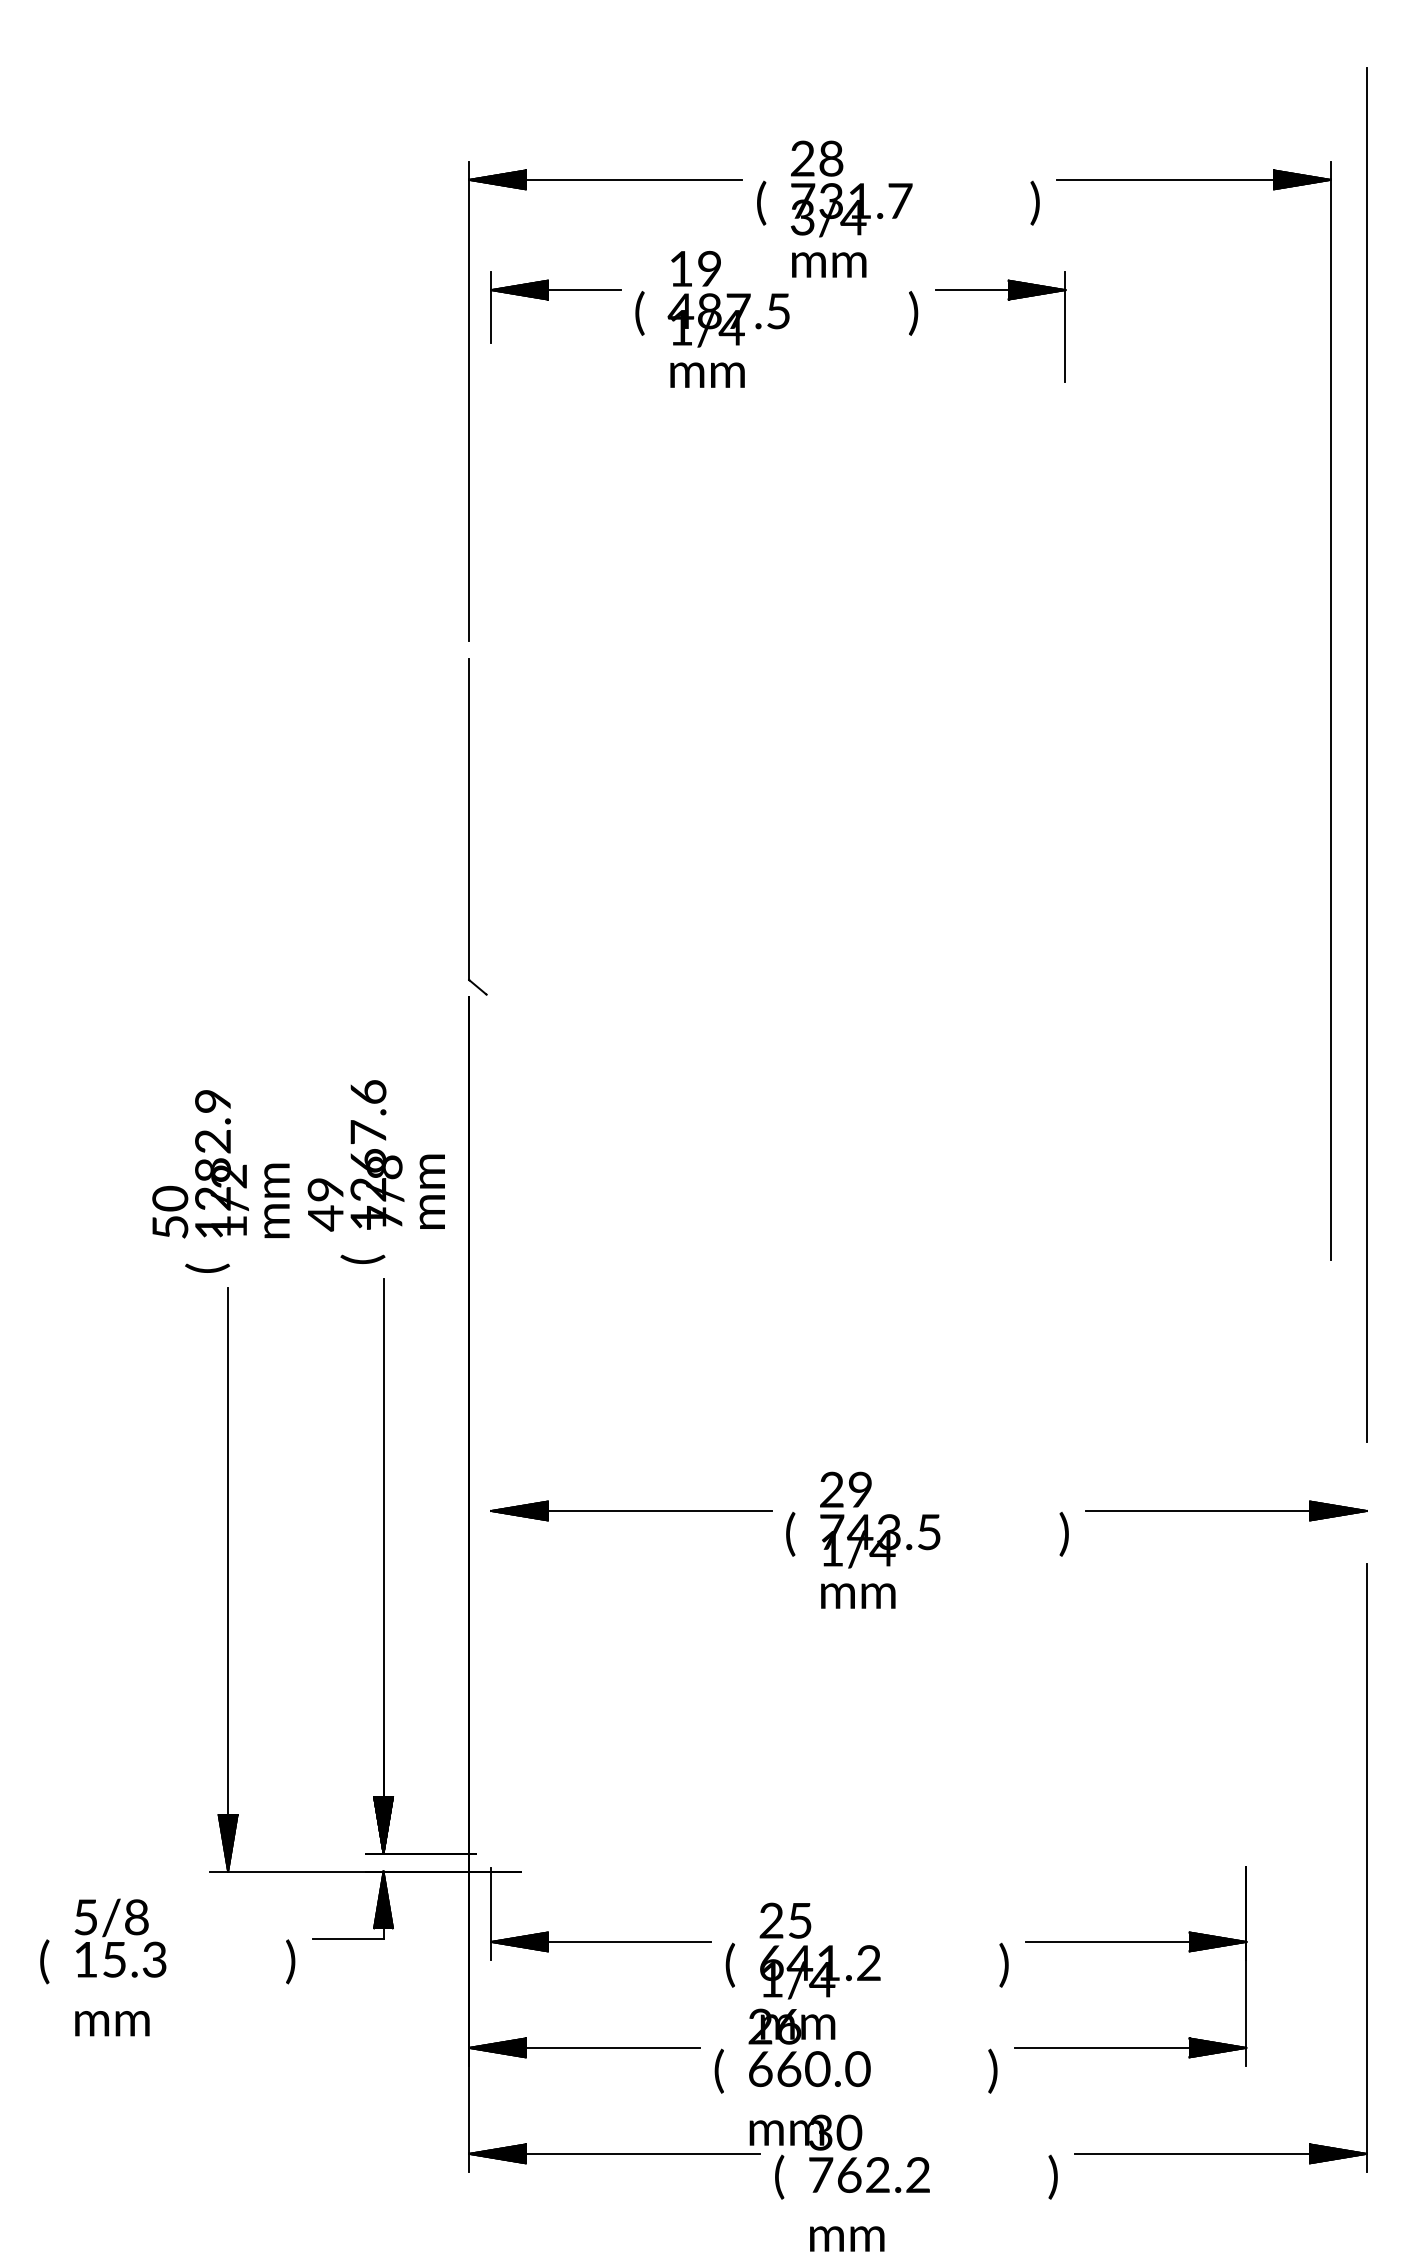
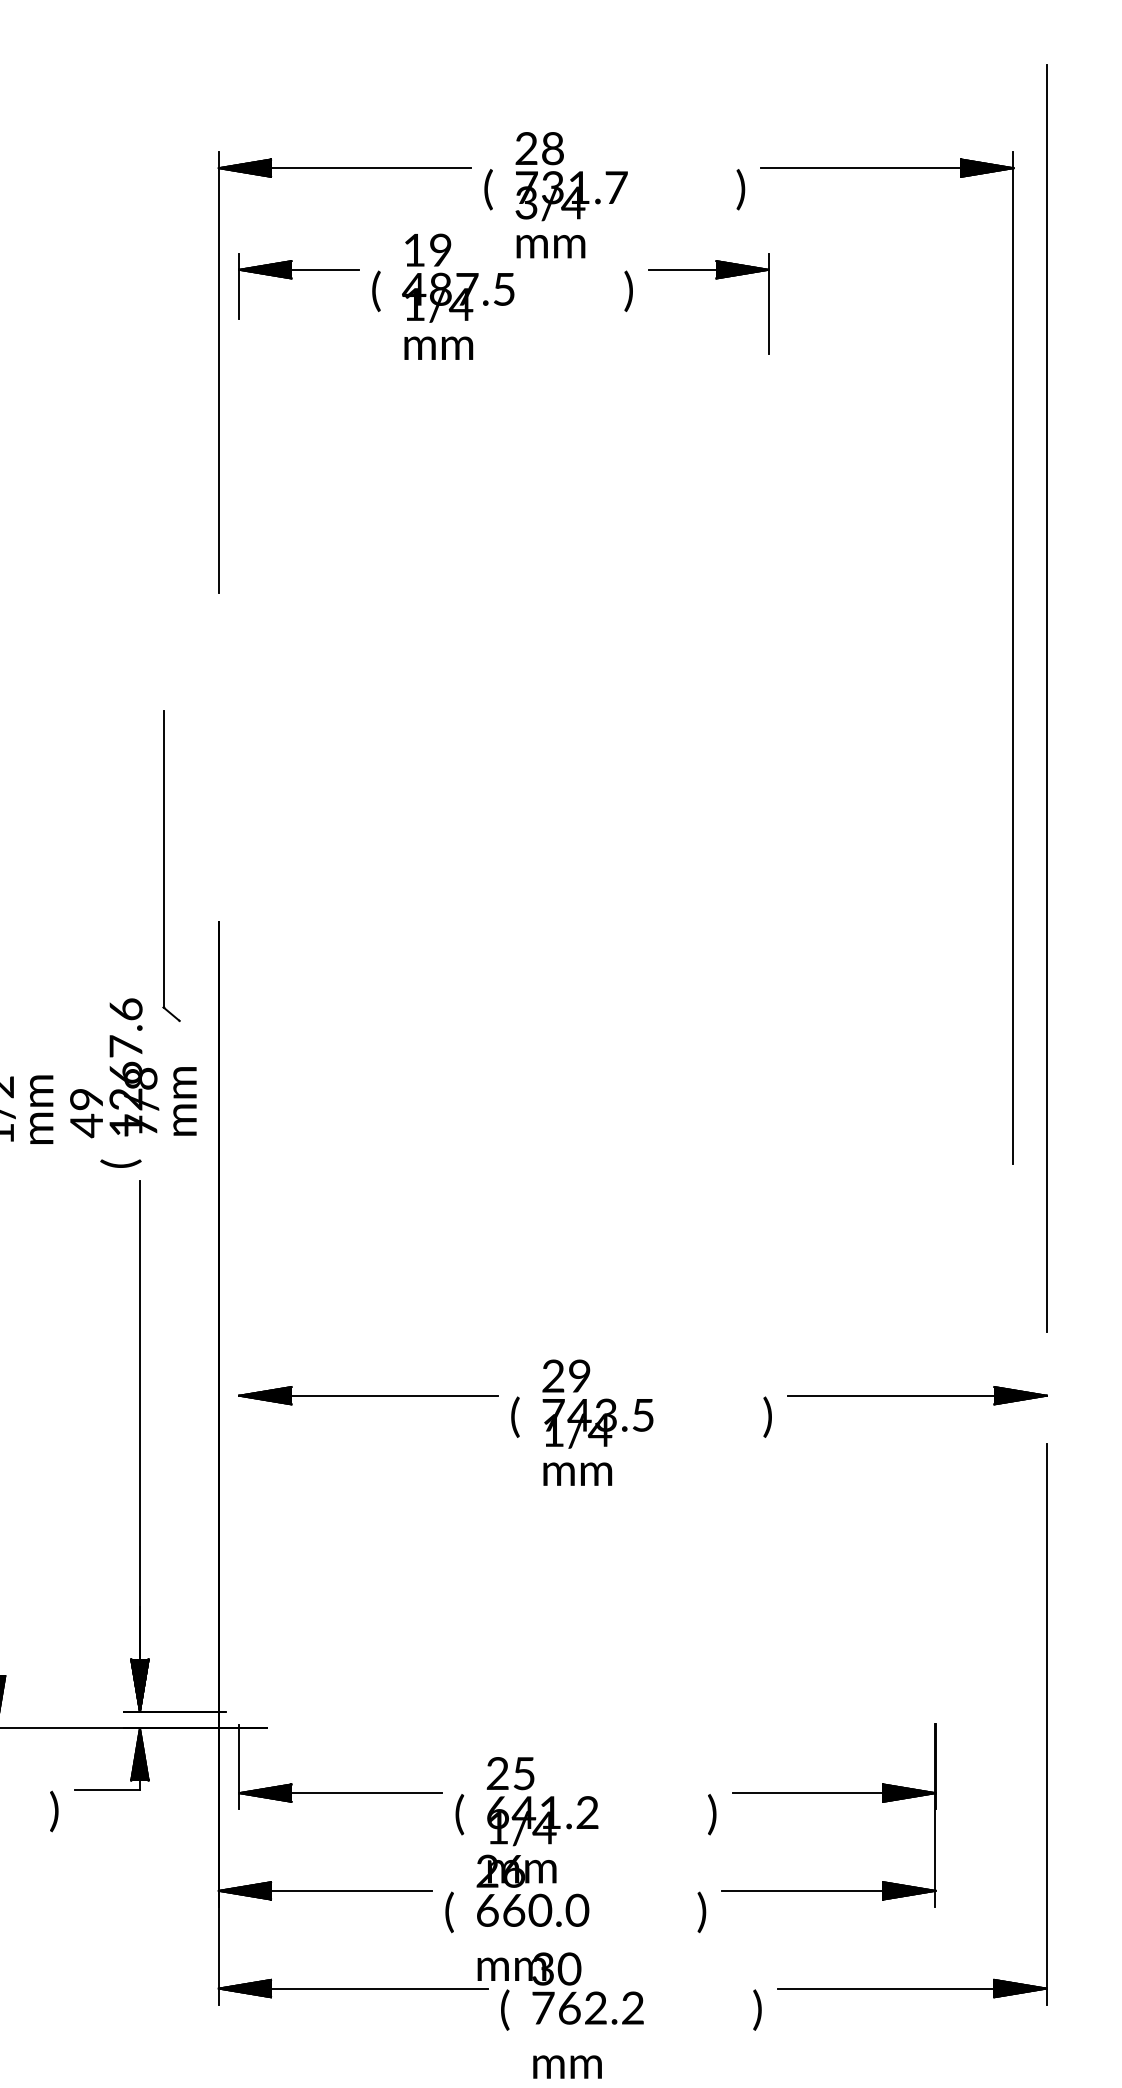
part: (469, 826) -> (163, 865), moved

